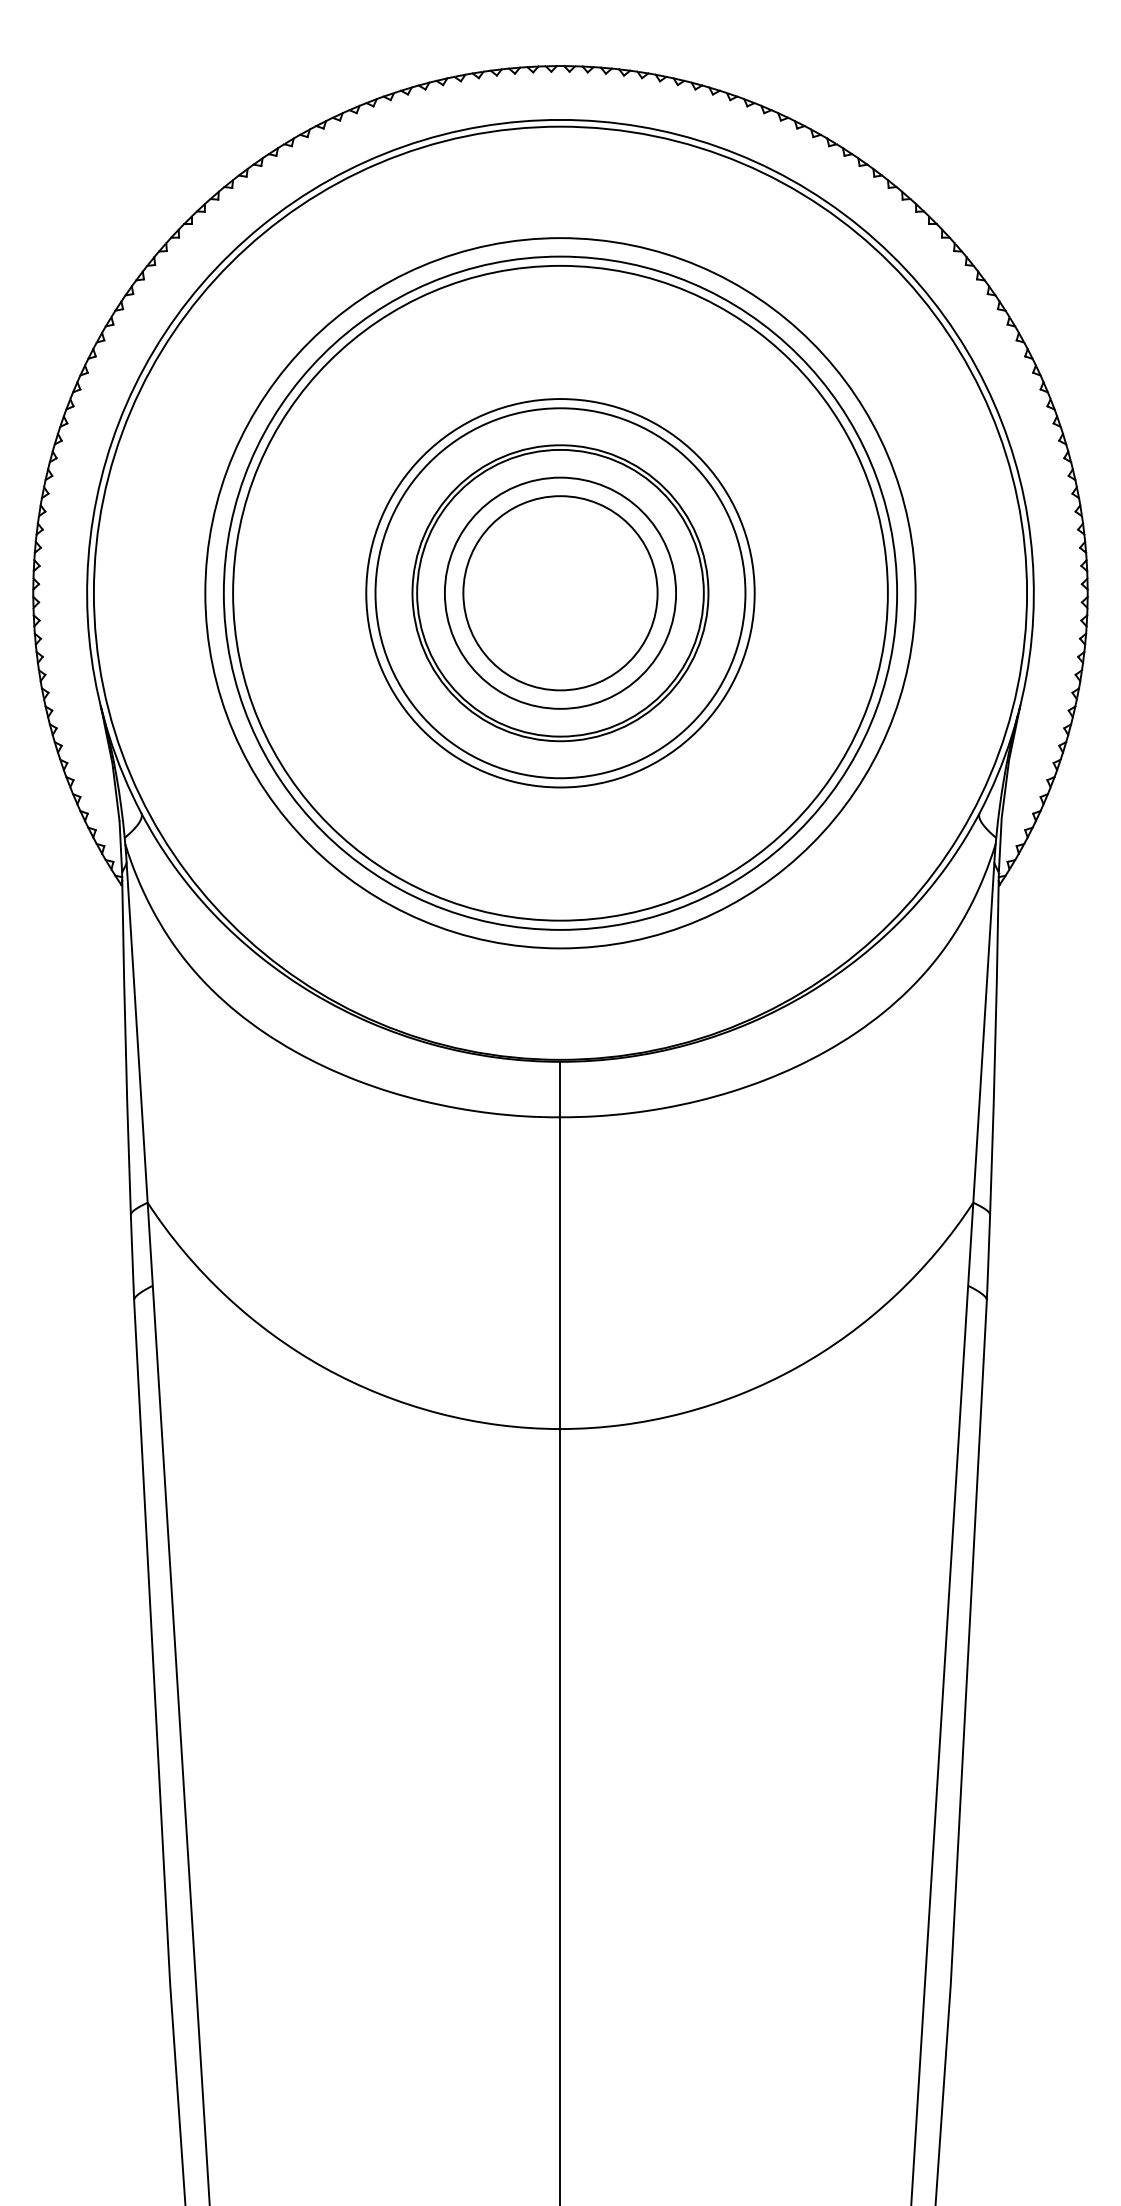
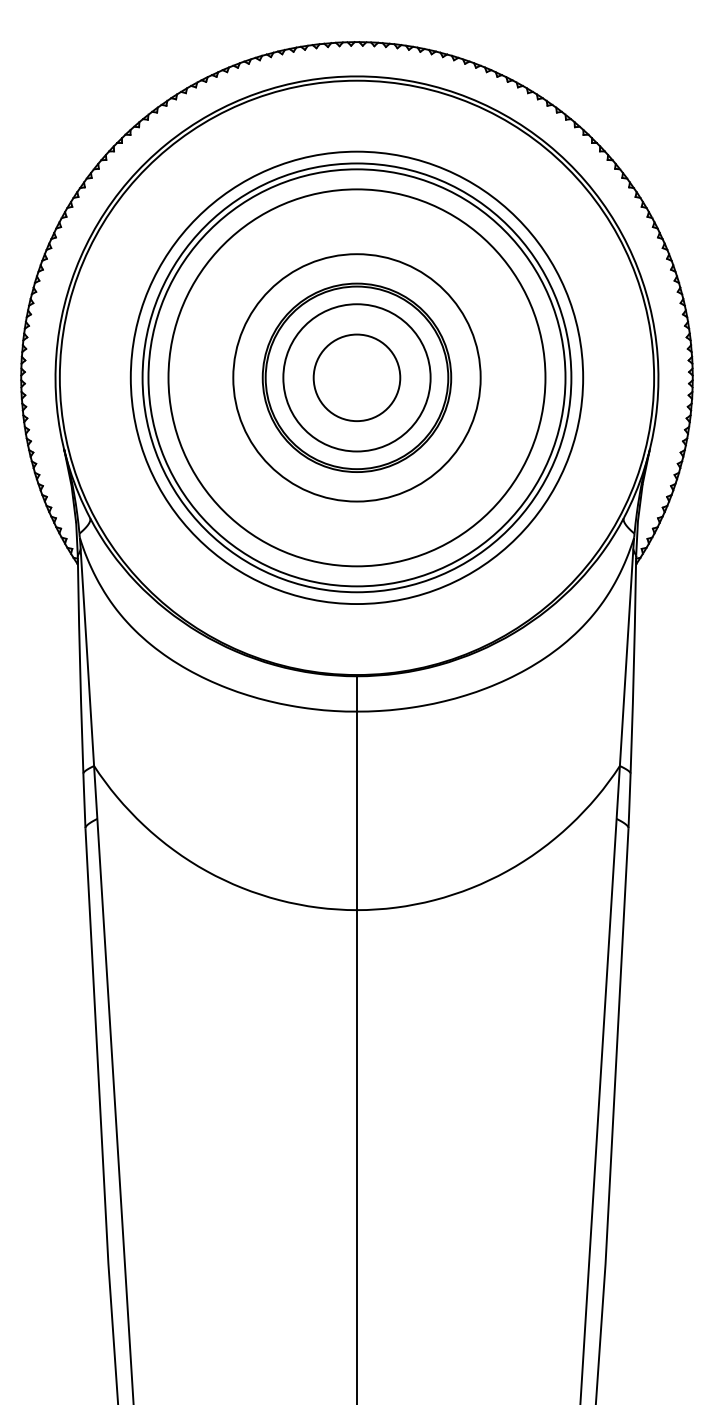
circle: (559, 592) -> (356, 377), size x0.7
circle: (559, 592) -> (356, 377), size x1.6

